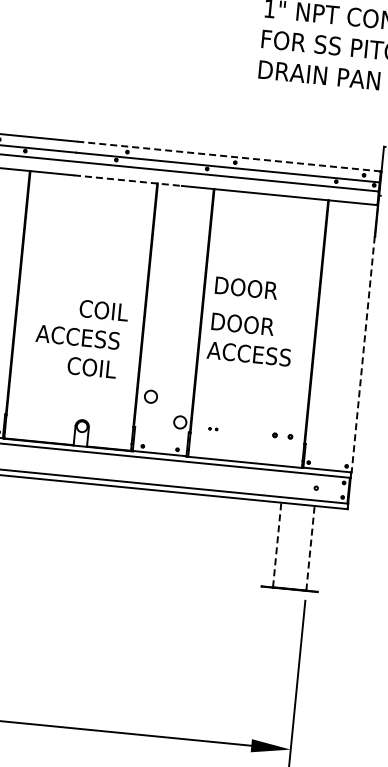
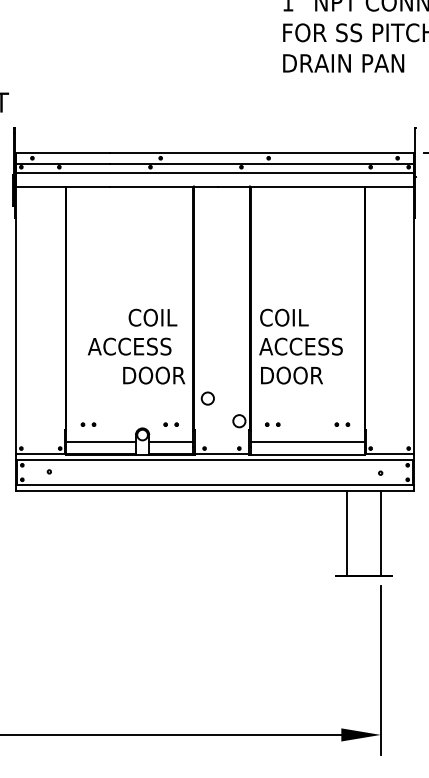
line: (228, 156) -> (261, 152), dashed -> solid
line: (128, 180) -> (164, 186), dashed -> solid
text: (245, 288) -> (291, 375), moved
text: (242, 323) -> (291, 317), DOOR -> COIL
line: (363, 354) -> (414, 336), dashed -> solid
text: (98, 368) -> (153, 375), COIL -> DOOR
part: (29, 410) -> (88, 424), added
part: (111, 418) -> (170, 424), added
part: (213, 428) -> (272, 424), size x1.67
line: (39, 430) -> (100, 442), added
part: (282, 435) -> (342, 424), size x0.71
line: (110, 437) -> (171, 442), added
line: (246, 450) -> (307, 442), added
line: (277, 544) -> (347, 532), dashed -> solid
line: (310, 547) -> (380, 532), dashed -> solid

